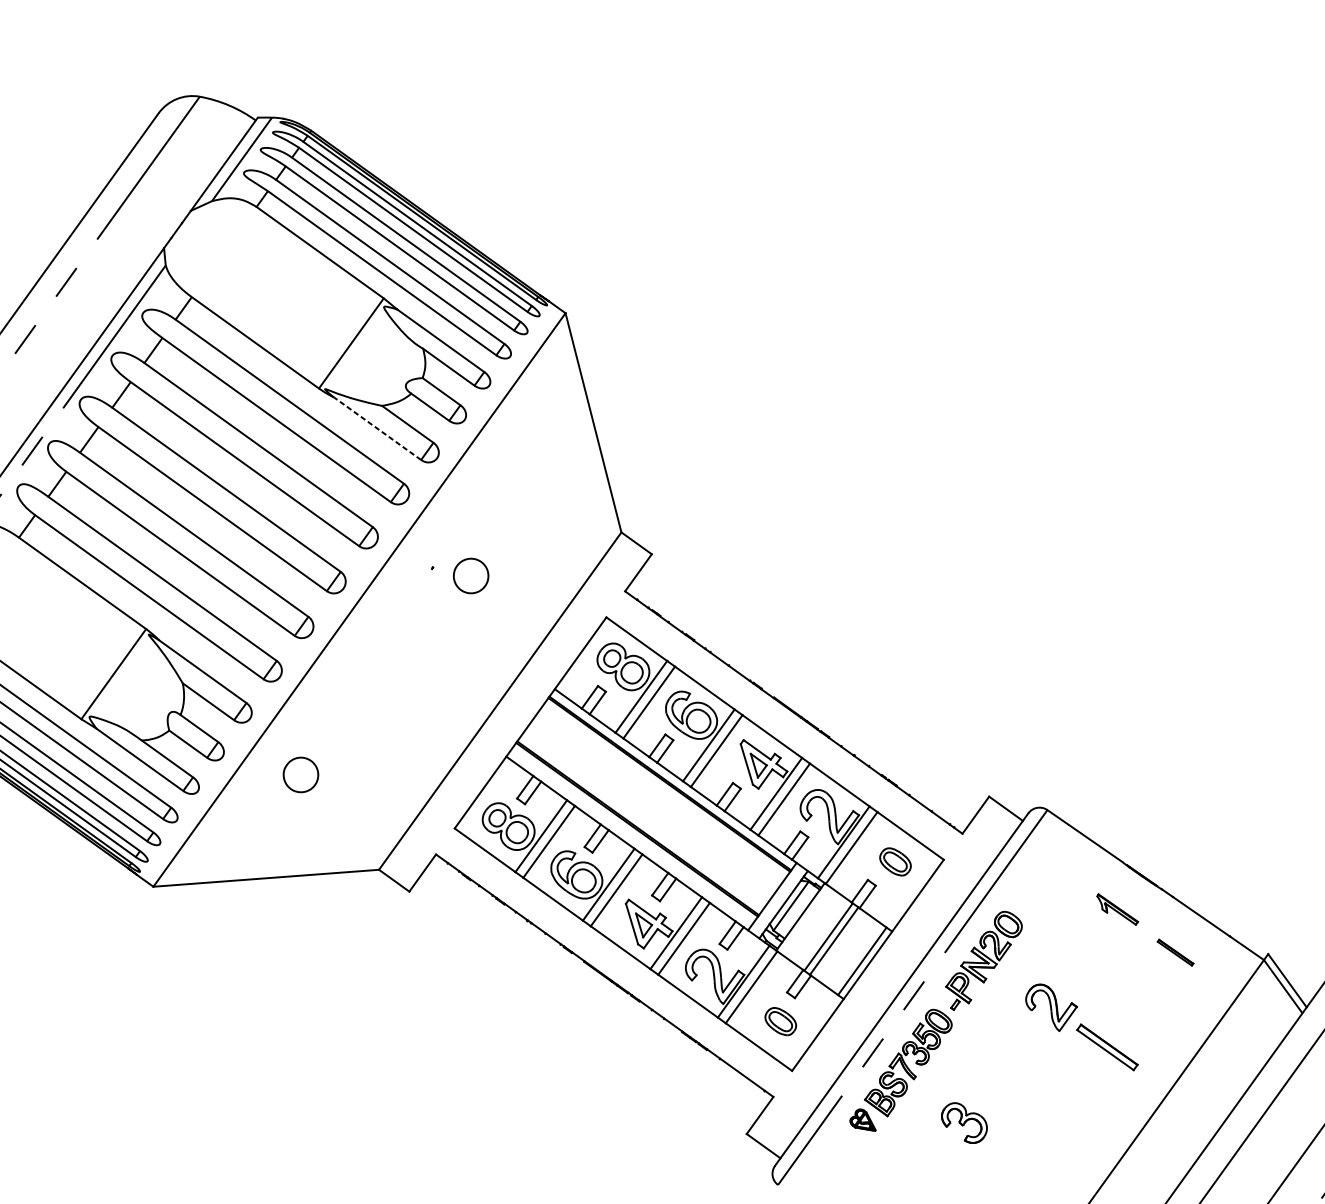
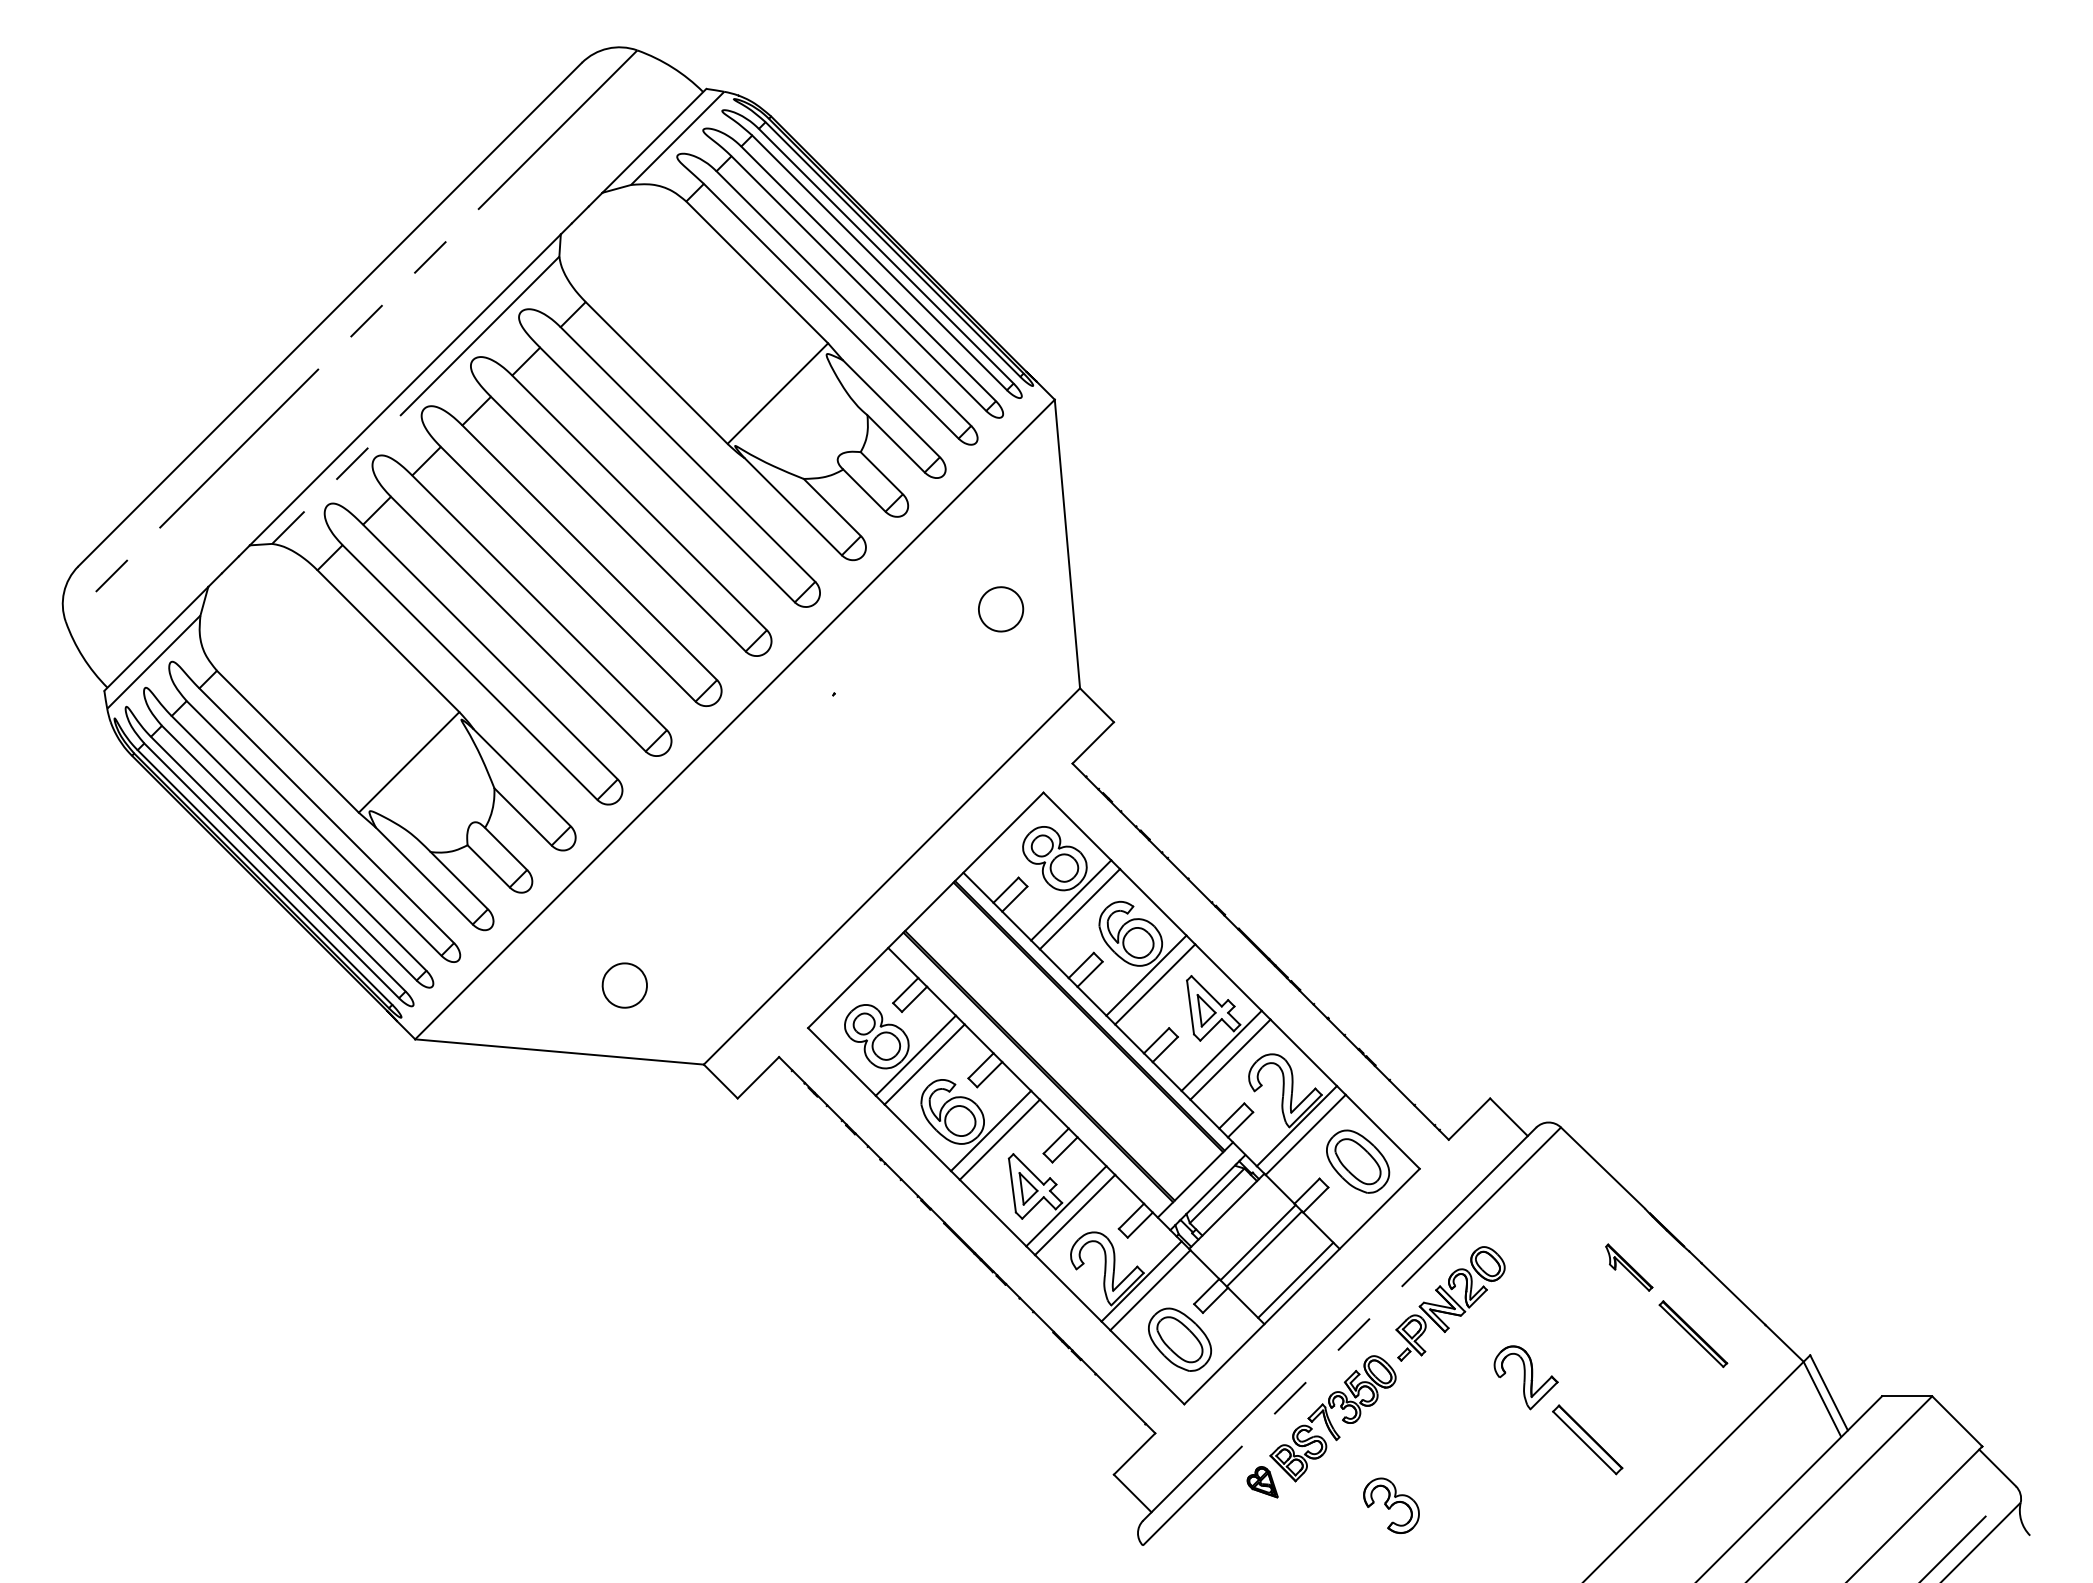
line: (377, 428) -> (793, 506), dashed -> solid
part: (471, 576) -> (1001, 609), moved
part: (300, 774) -> (624, 985), moved
part: (895, 861) -> (1358, 1161), size x1.67
part: (1175, 952) -> (1693, 1334), size x1.67
part: (780, 1021) -> (1180, 1339), size x1.67

